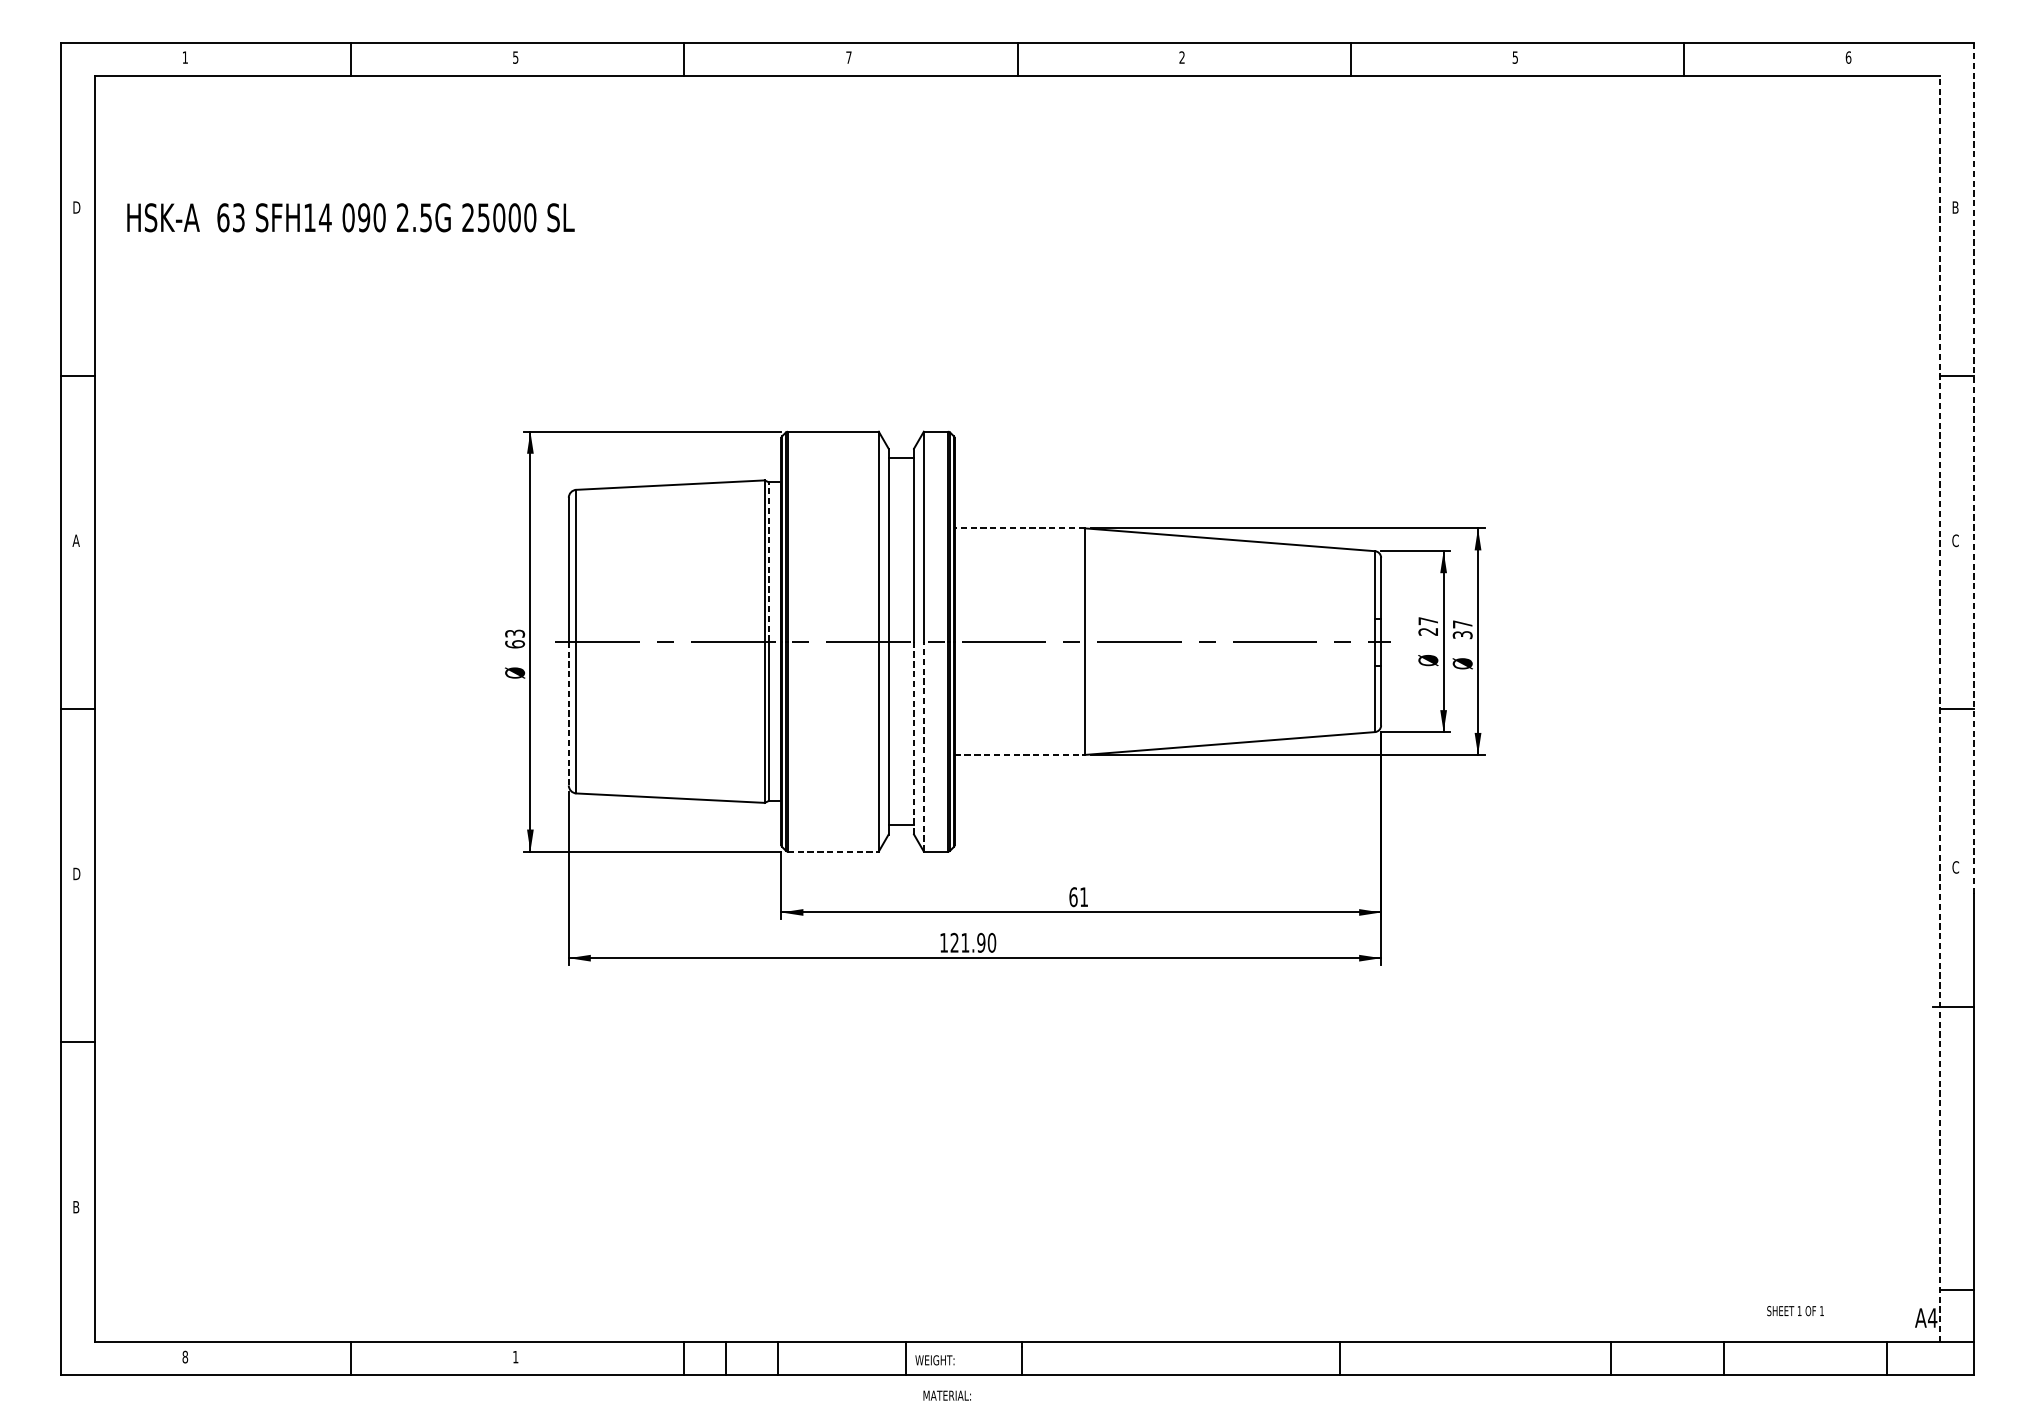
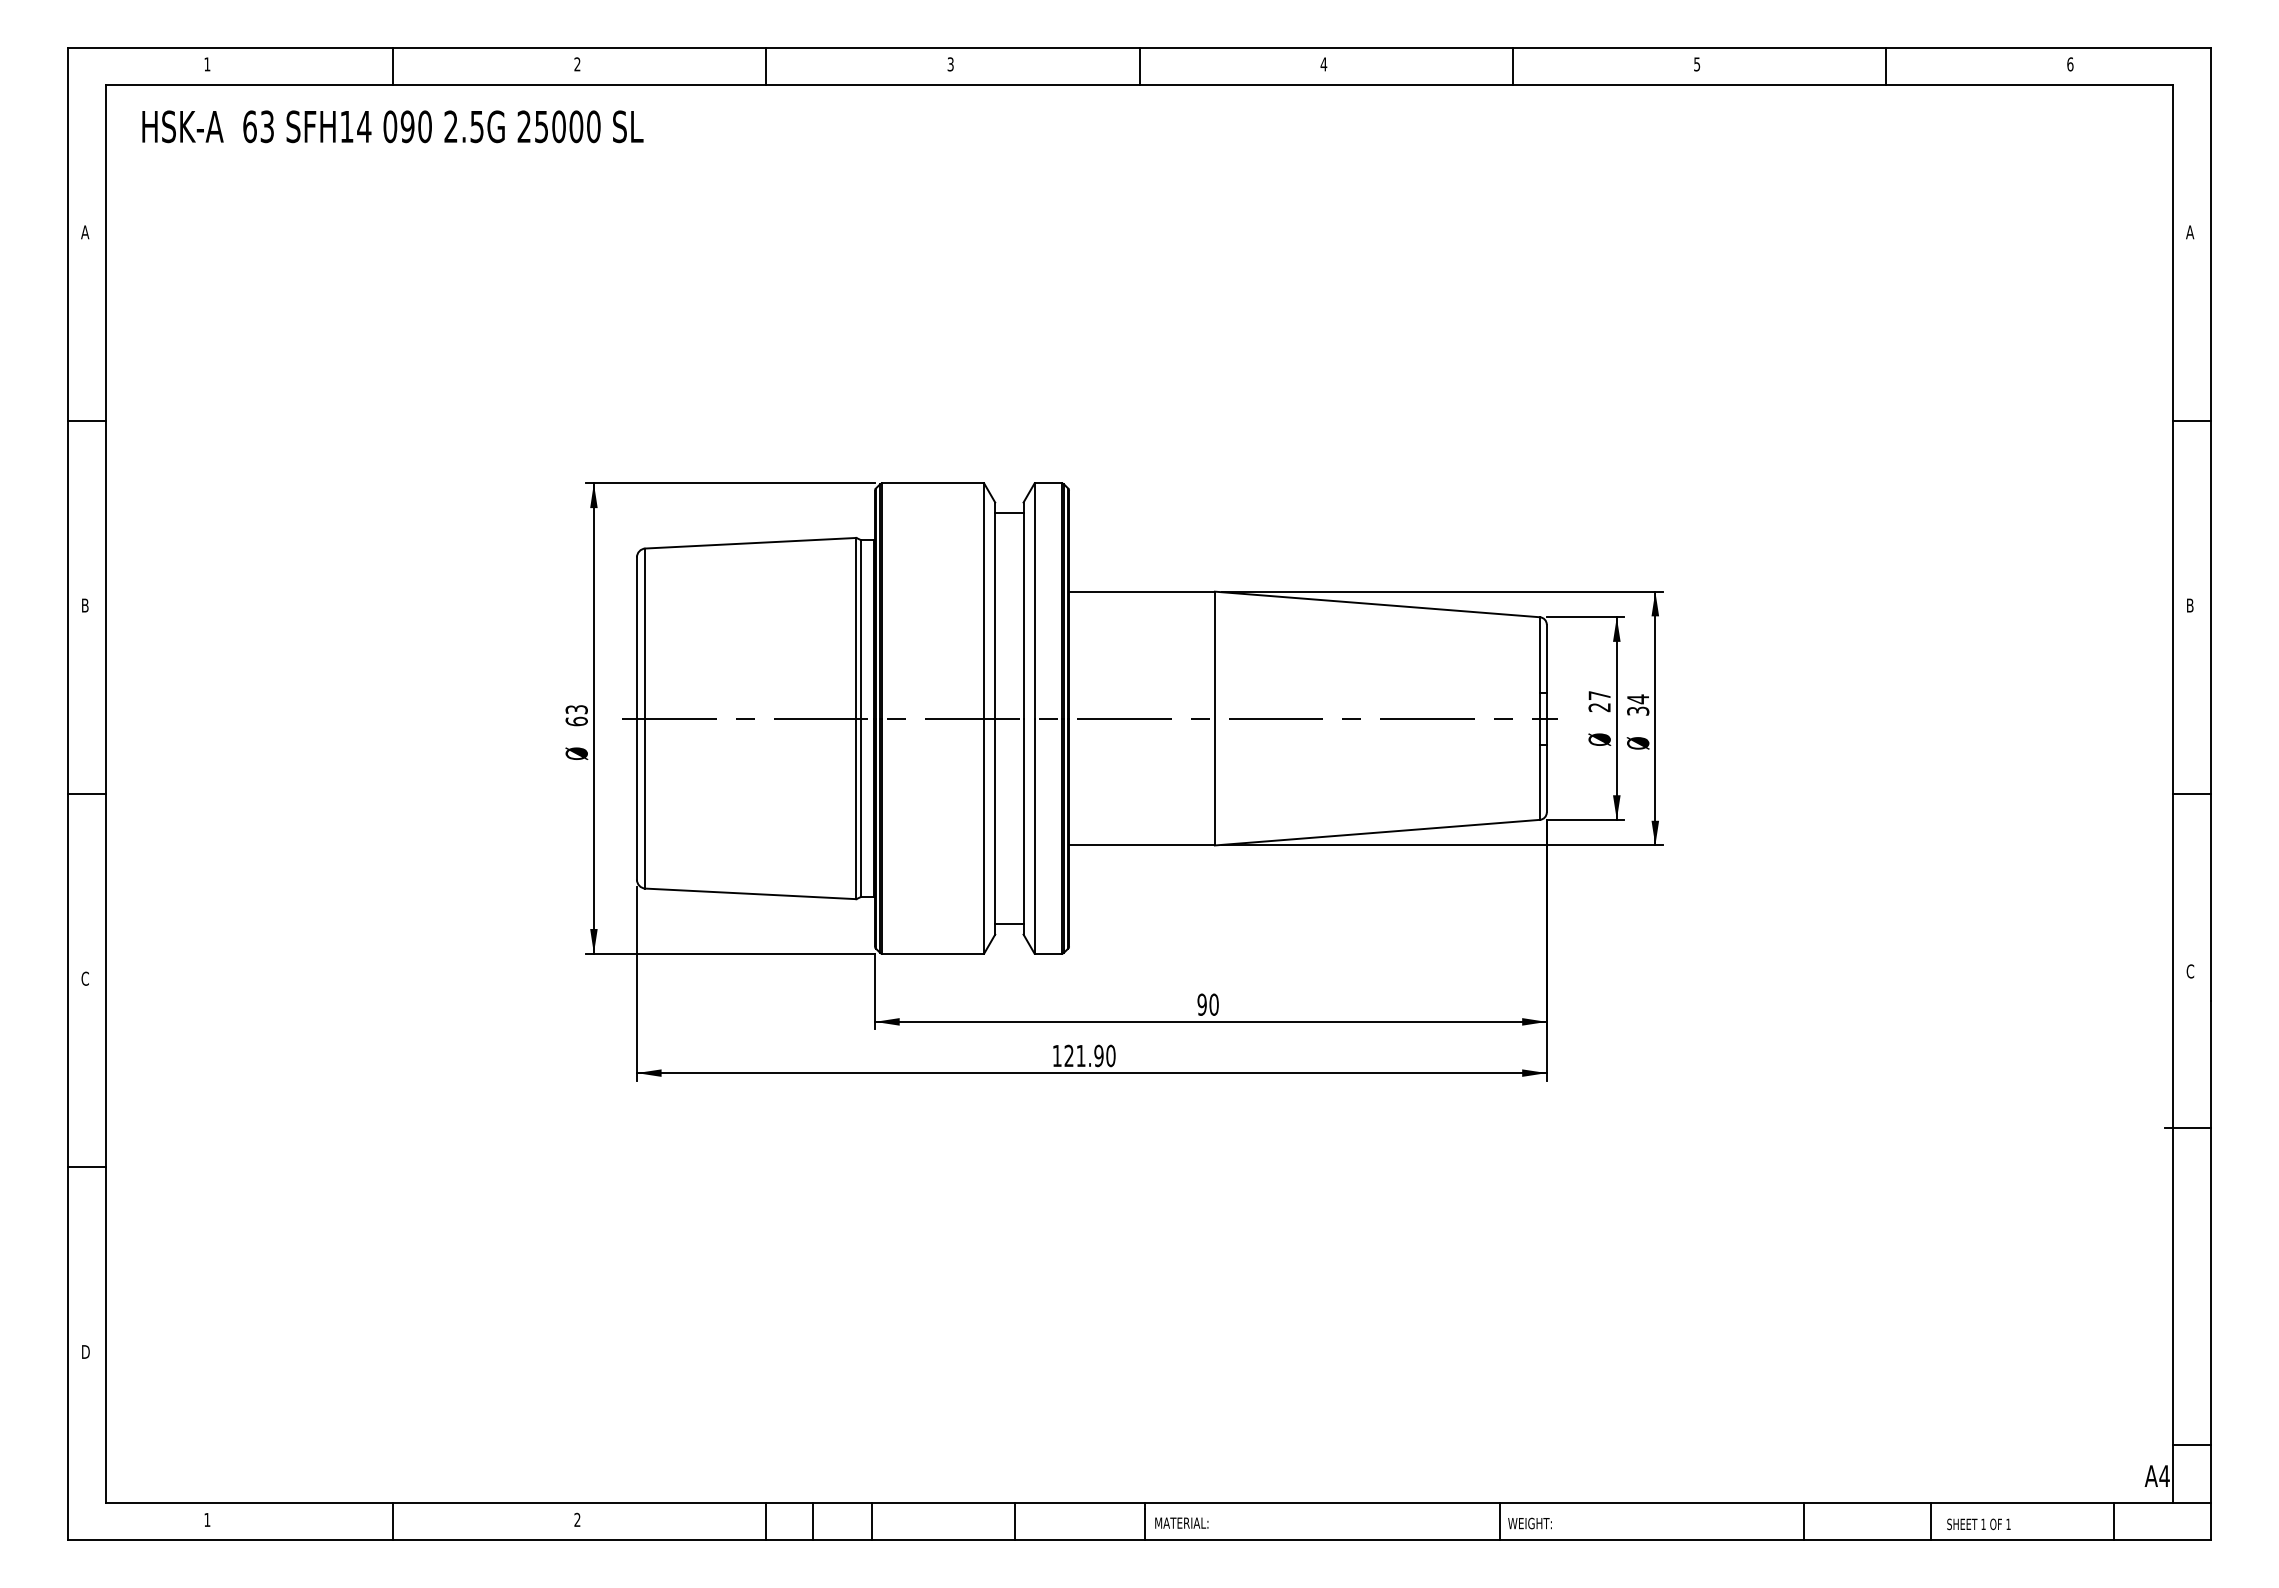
text: (515, 57) -> (577, 64), 5 -> 2
text: (848, 57) -> (950, 64), 7 -> 3
text: (1181, 57) -> (1323, 64), 2 -> 4
text: (76, 207) -> (85, 232), D -> A
text: (1955, 207) -> (2190, 232), B -> A
text: (350, 217) -> (392, 126), moved
line: (1973, 468) -> (2210, 524), dashed -> solid
line: (1019, 528) -> (1141, 591), dashed -> solid
text: (76, 540) -> (85, 605), A -> B
text: (1954, 540) -> (2189, 605), C -> B
line: (769, 561) -> (861, 628), dashed -> solid
text: (1462, 624) -> (1637, 699), 37 -> 34
line: (1940, 708) -> (2173, 793), dashed -> solid
line: (568, 713) -> (636, 799), dashed -> solid
line: (913, 738) -> (1023, 826), dashed -> solid
line: (923, 746) -> (1034, 836), dashed -> solid
line: (1019, 754) -> (1141, 845), dashed -> solid
line: (833, 851) -> (933, 953), dashed -> solid
text: (76, 873) -> (85, 978), D -> C
text: (1078, 896) -> (1207, 1004), 61 -> 90
text: (77, 1207) -> (86, 1352), B -> D
text: (1795, 1311) -> (1978, 1524), moved
text: (185, 1356) -> (207, 1519), 8 -> 1
text: (515, 1356) -> (577, 1519), 1 -> 2
text: (934, 1360) -> (1529, 1523), moved
text: (946, 1395) -> (1181, 1522), moved

